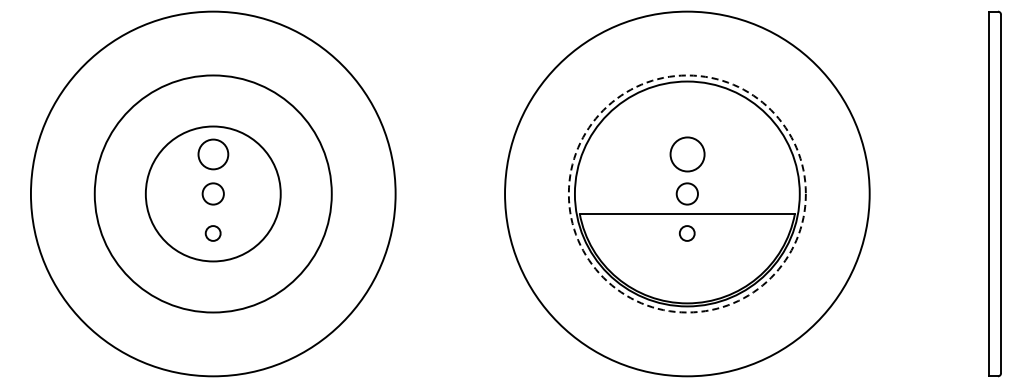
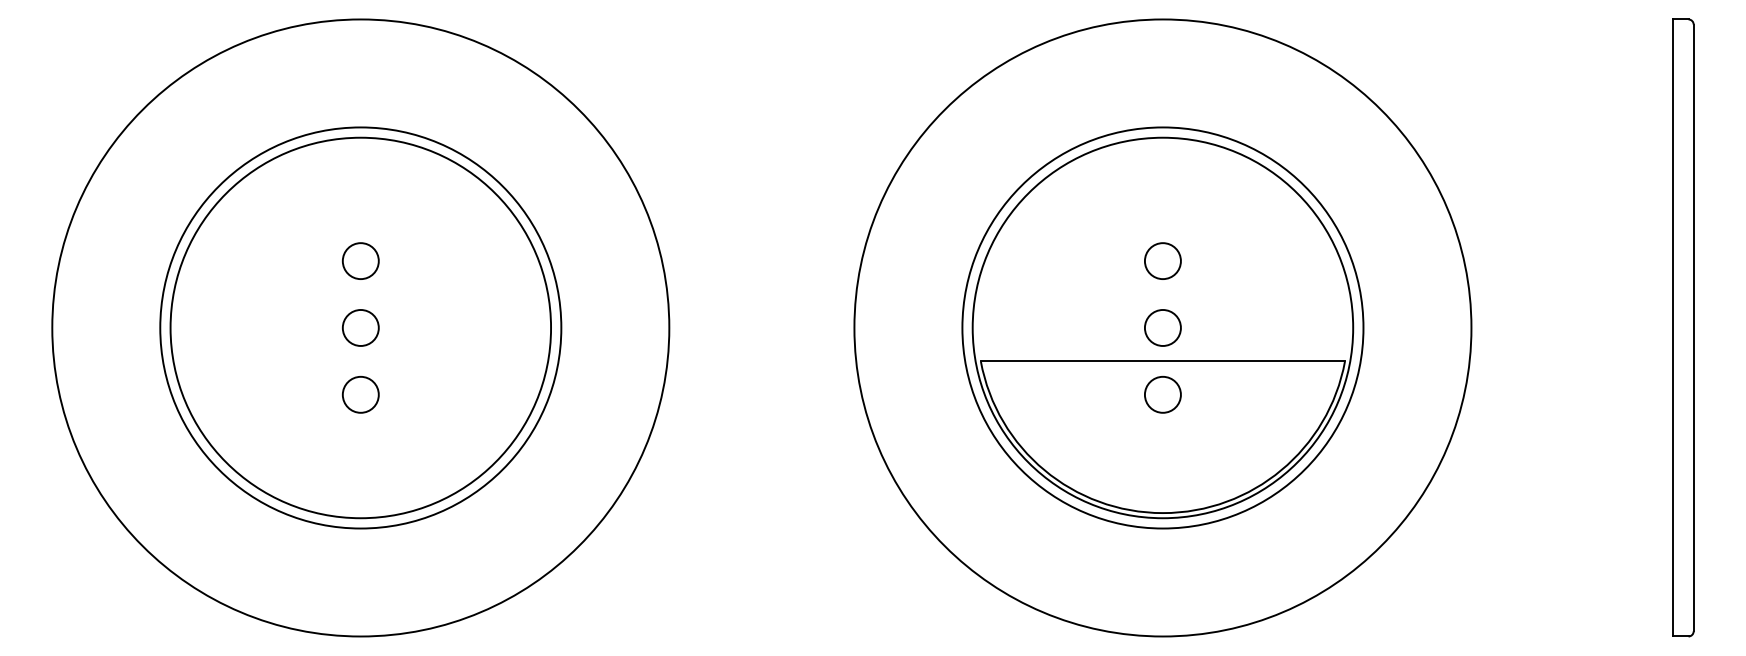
circle: (212, 154) -> (359, 261), size x0.71
circle: (686, 154) -> (1161, 261), size x0.62
circle: (212, 193) -> (359, 327), size x1.67
circle: (686, 193) -> (1161, 327), dashed -> solid
circle: (212, 233) -> (359, 394), size x1.43
circle: (686, 233) -> (1161, 394), size x1.43

